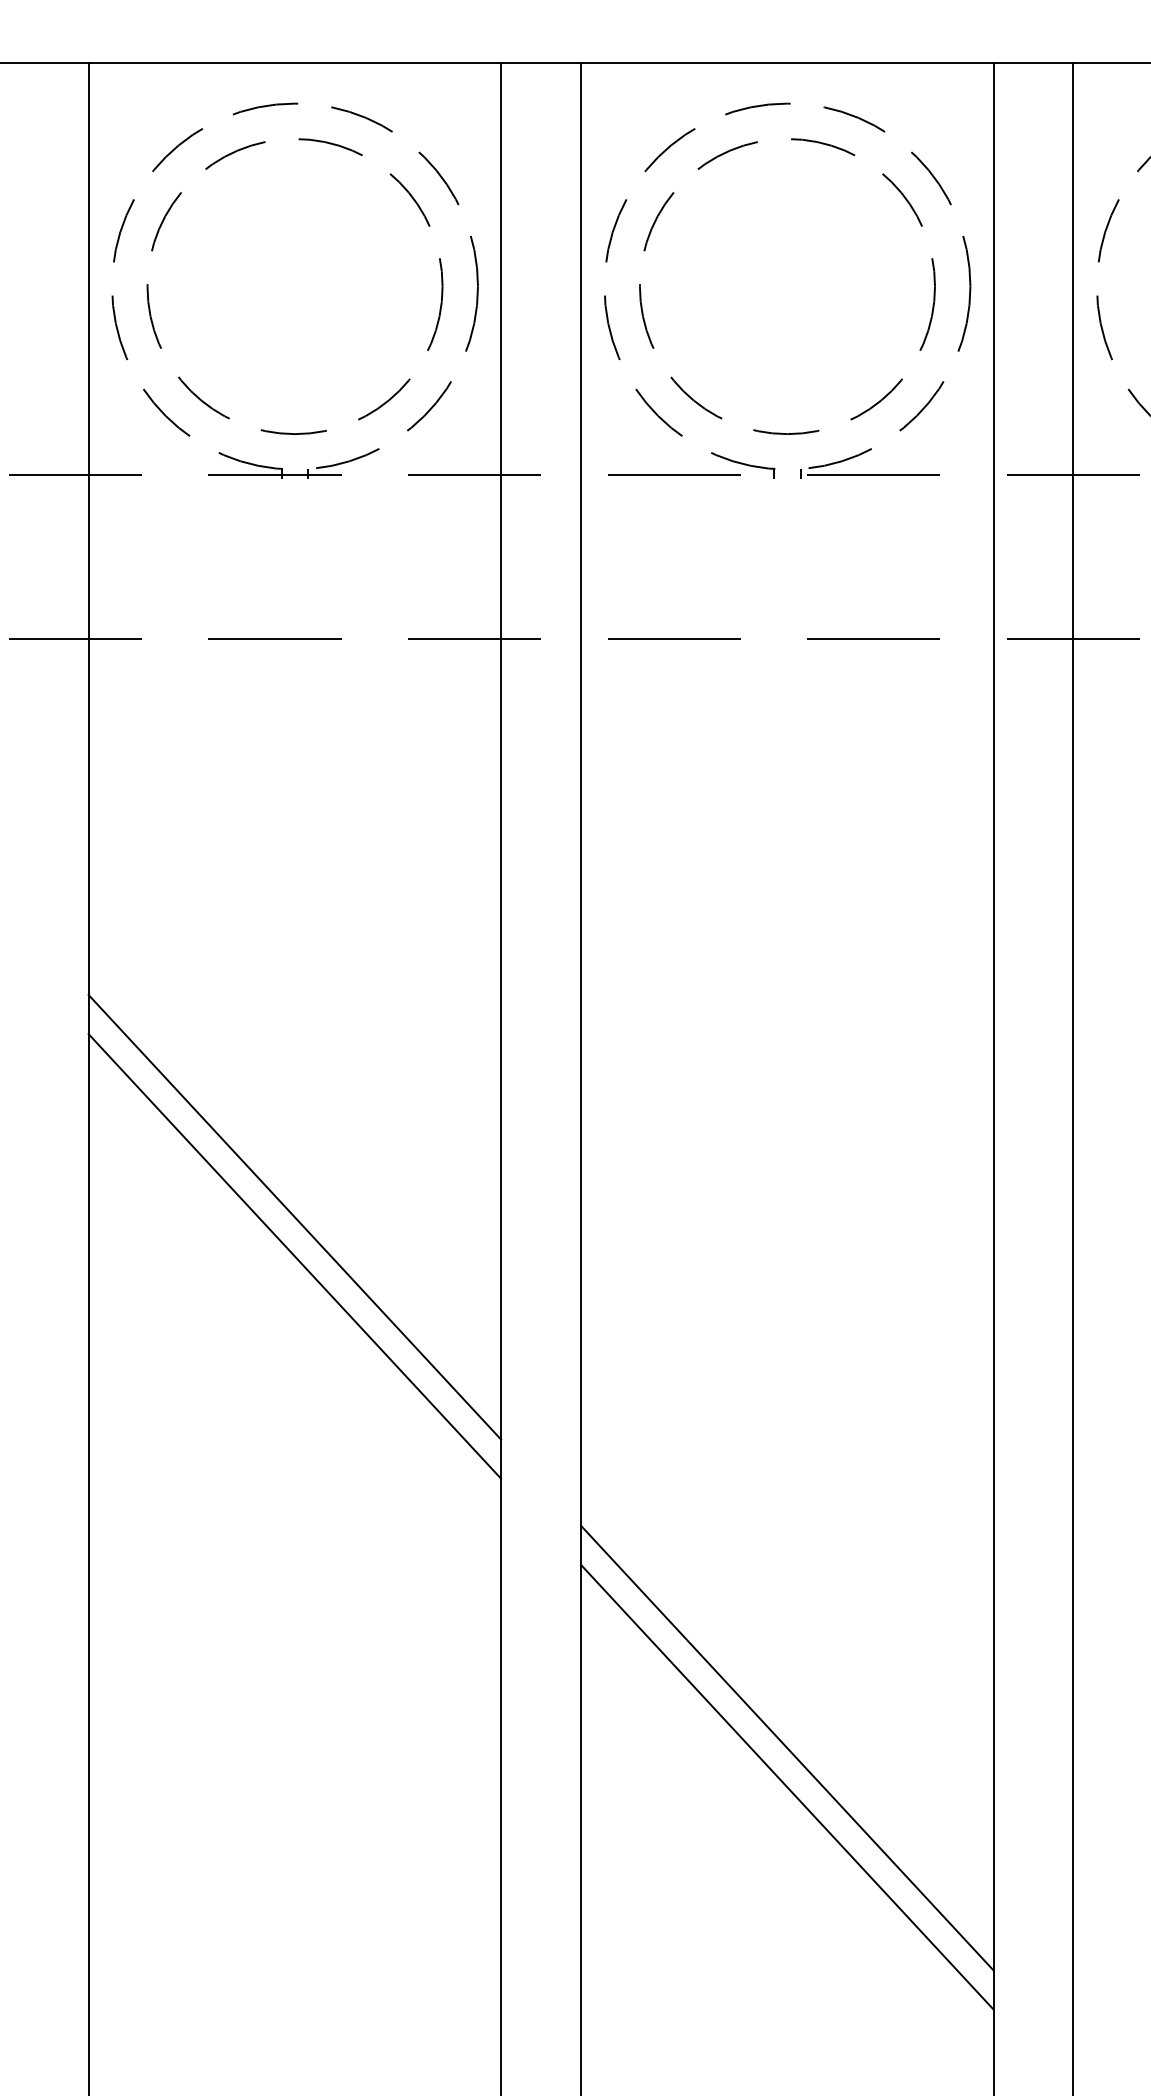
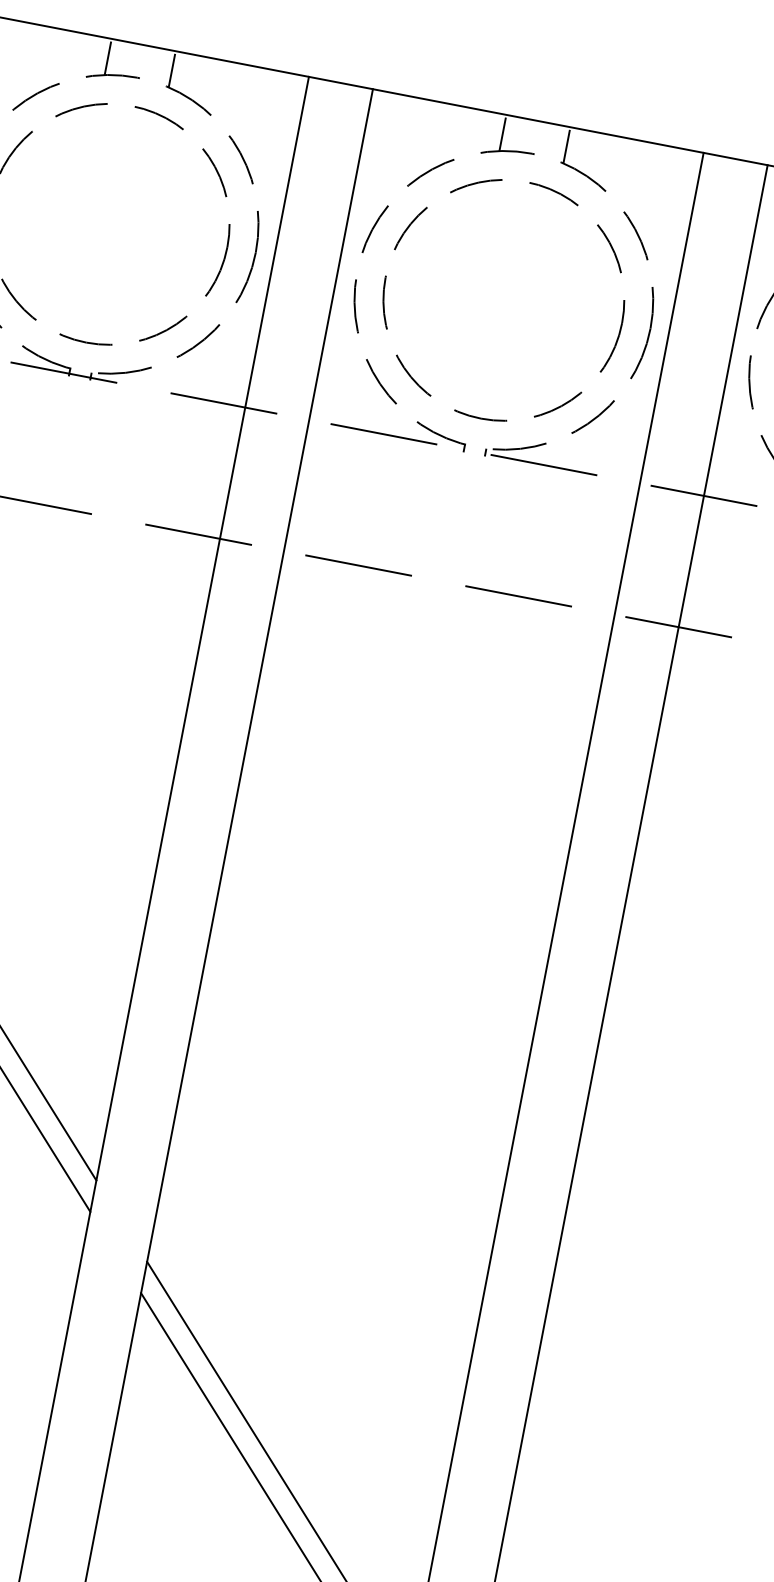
line: (255, 87) -> (108, 58), added
line: (334, 87) -> (171, 70), added
line: (747, 87) -> (502, 134), added
line: (827, 87) -> (566, 146), added

